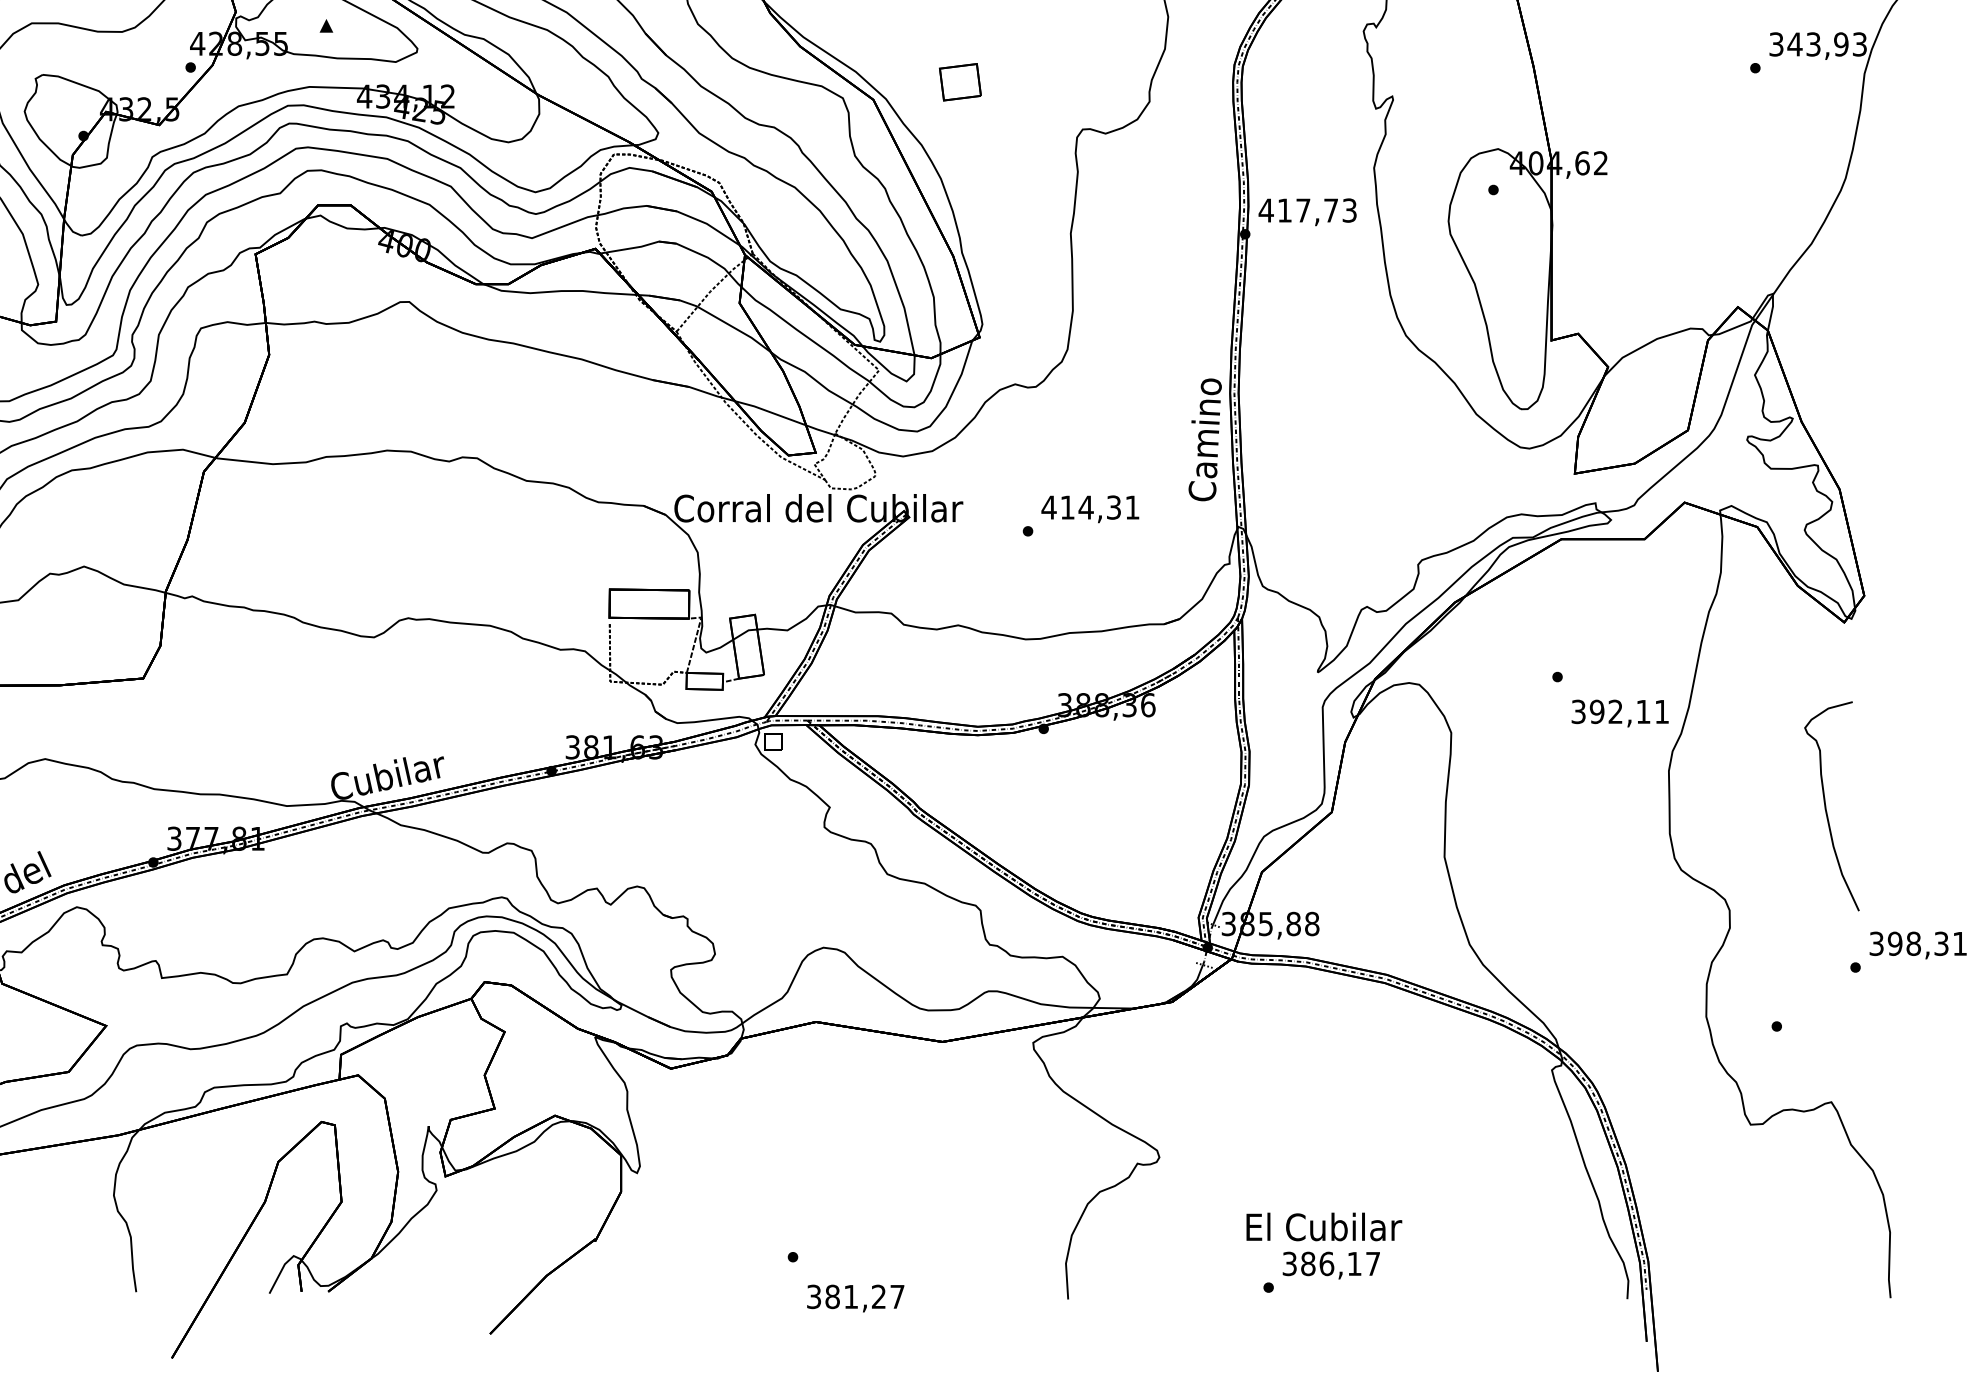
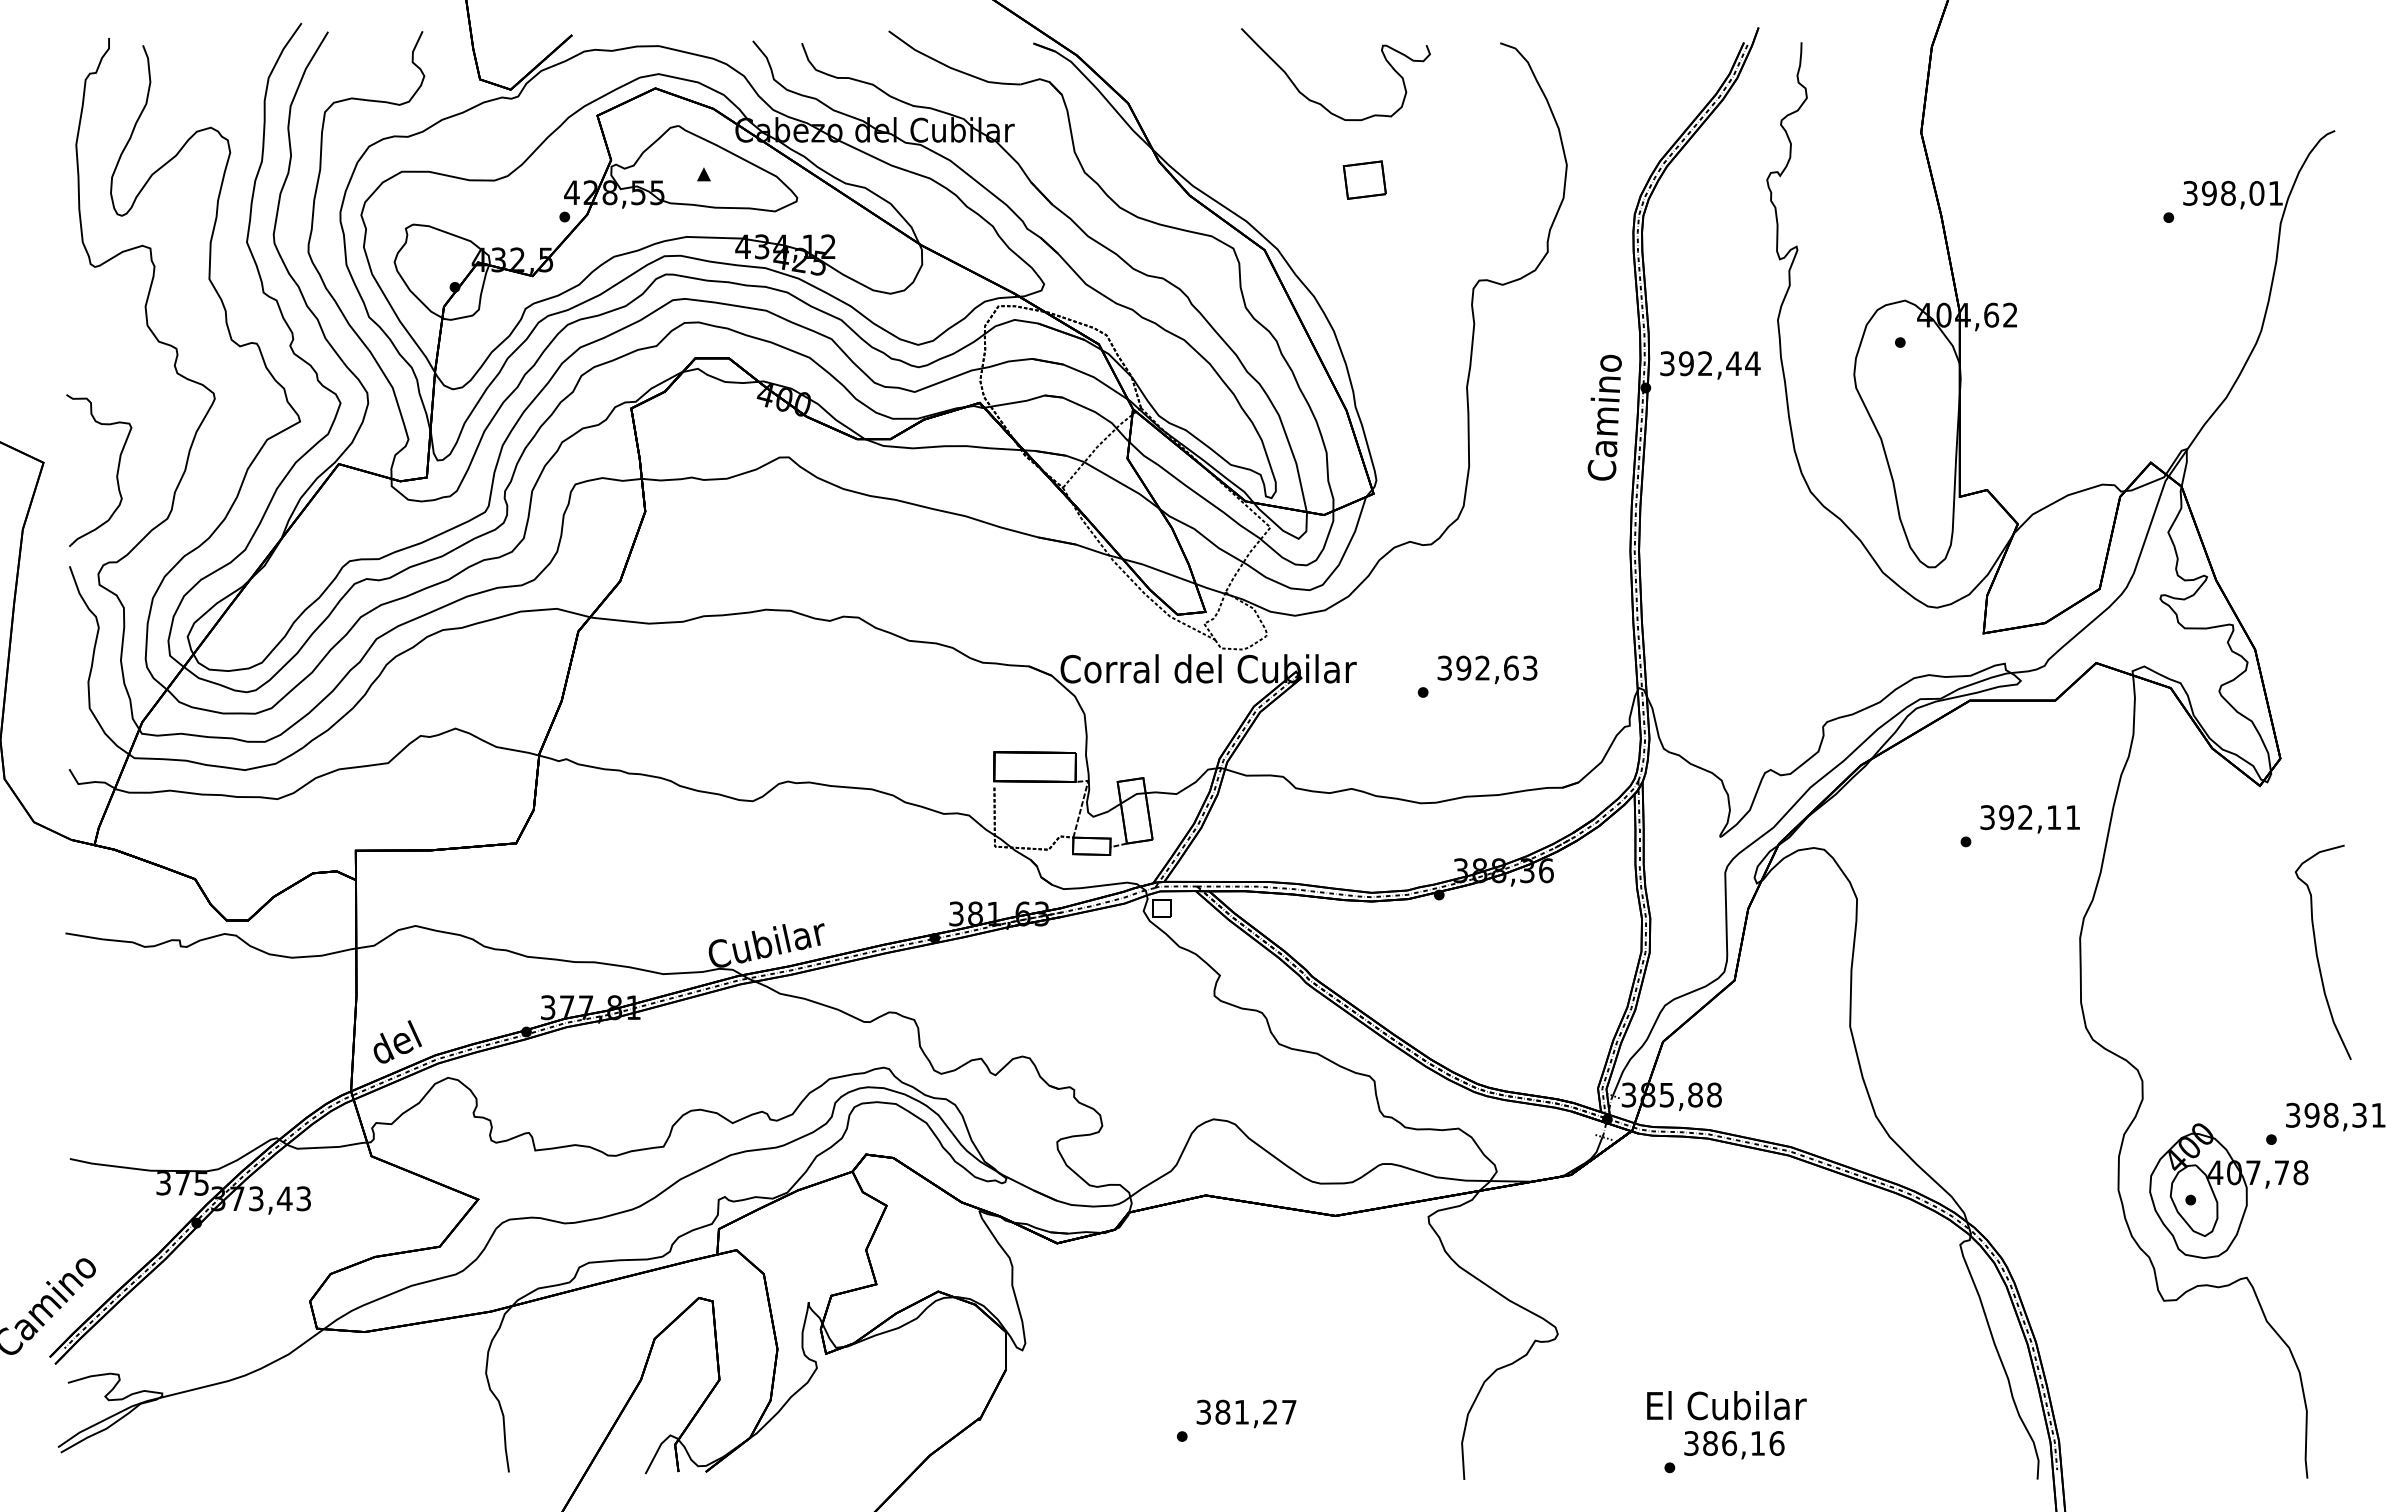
text: (1826, 43) -> (2241, 192), 343,93 -> 398,01
part: (960, 81) -> (1364, 179), moved
text: (1307, 210) -> (1709, 363), 417,73 -> 392,44
text: (1204, 439) -> (1604, 417), moved
text: (1089, 506) -> (1486, 667), 414,31 -> 392,63
text: (1619, 713) -> (2029, 819), moved
curve: (1826, 805) -> (2317, 951), moved
part: (1813, 1017) -> (2228, 1190), added
text: (1372, 1263) -> (1776, 1443), 386,17 -> 386,16
text: (855, 1298) -> (1246, 1413), moved

